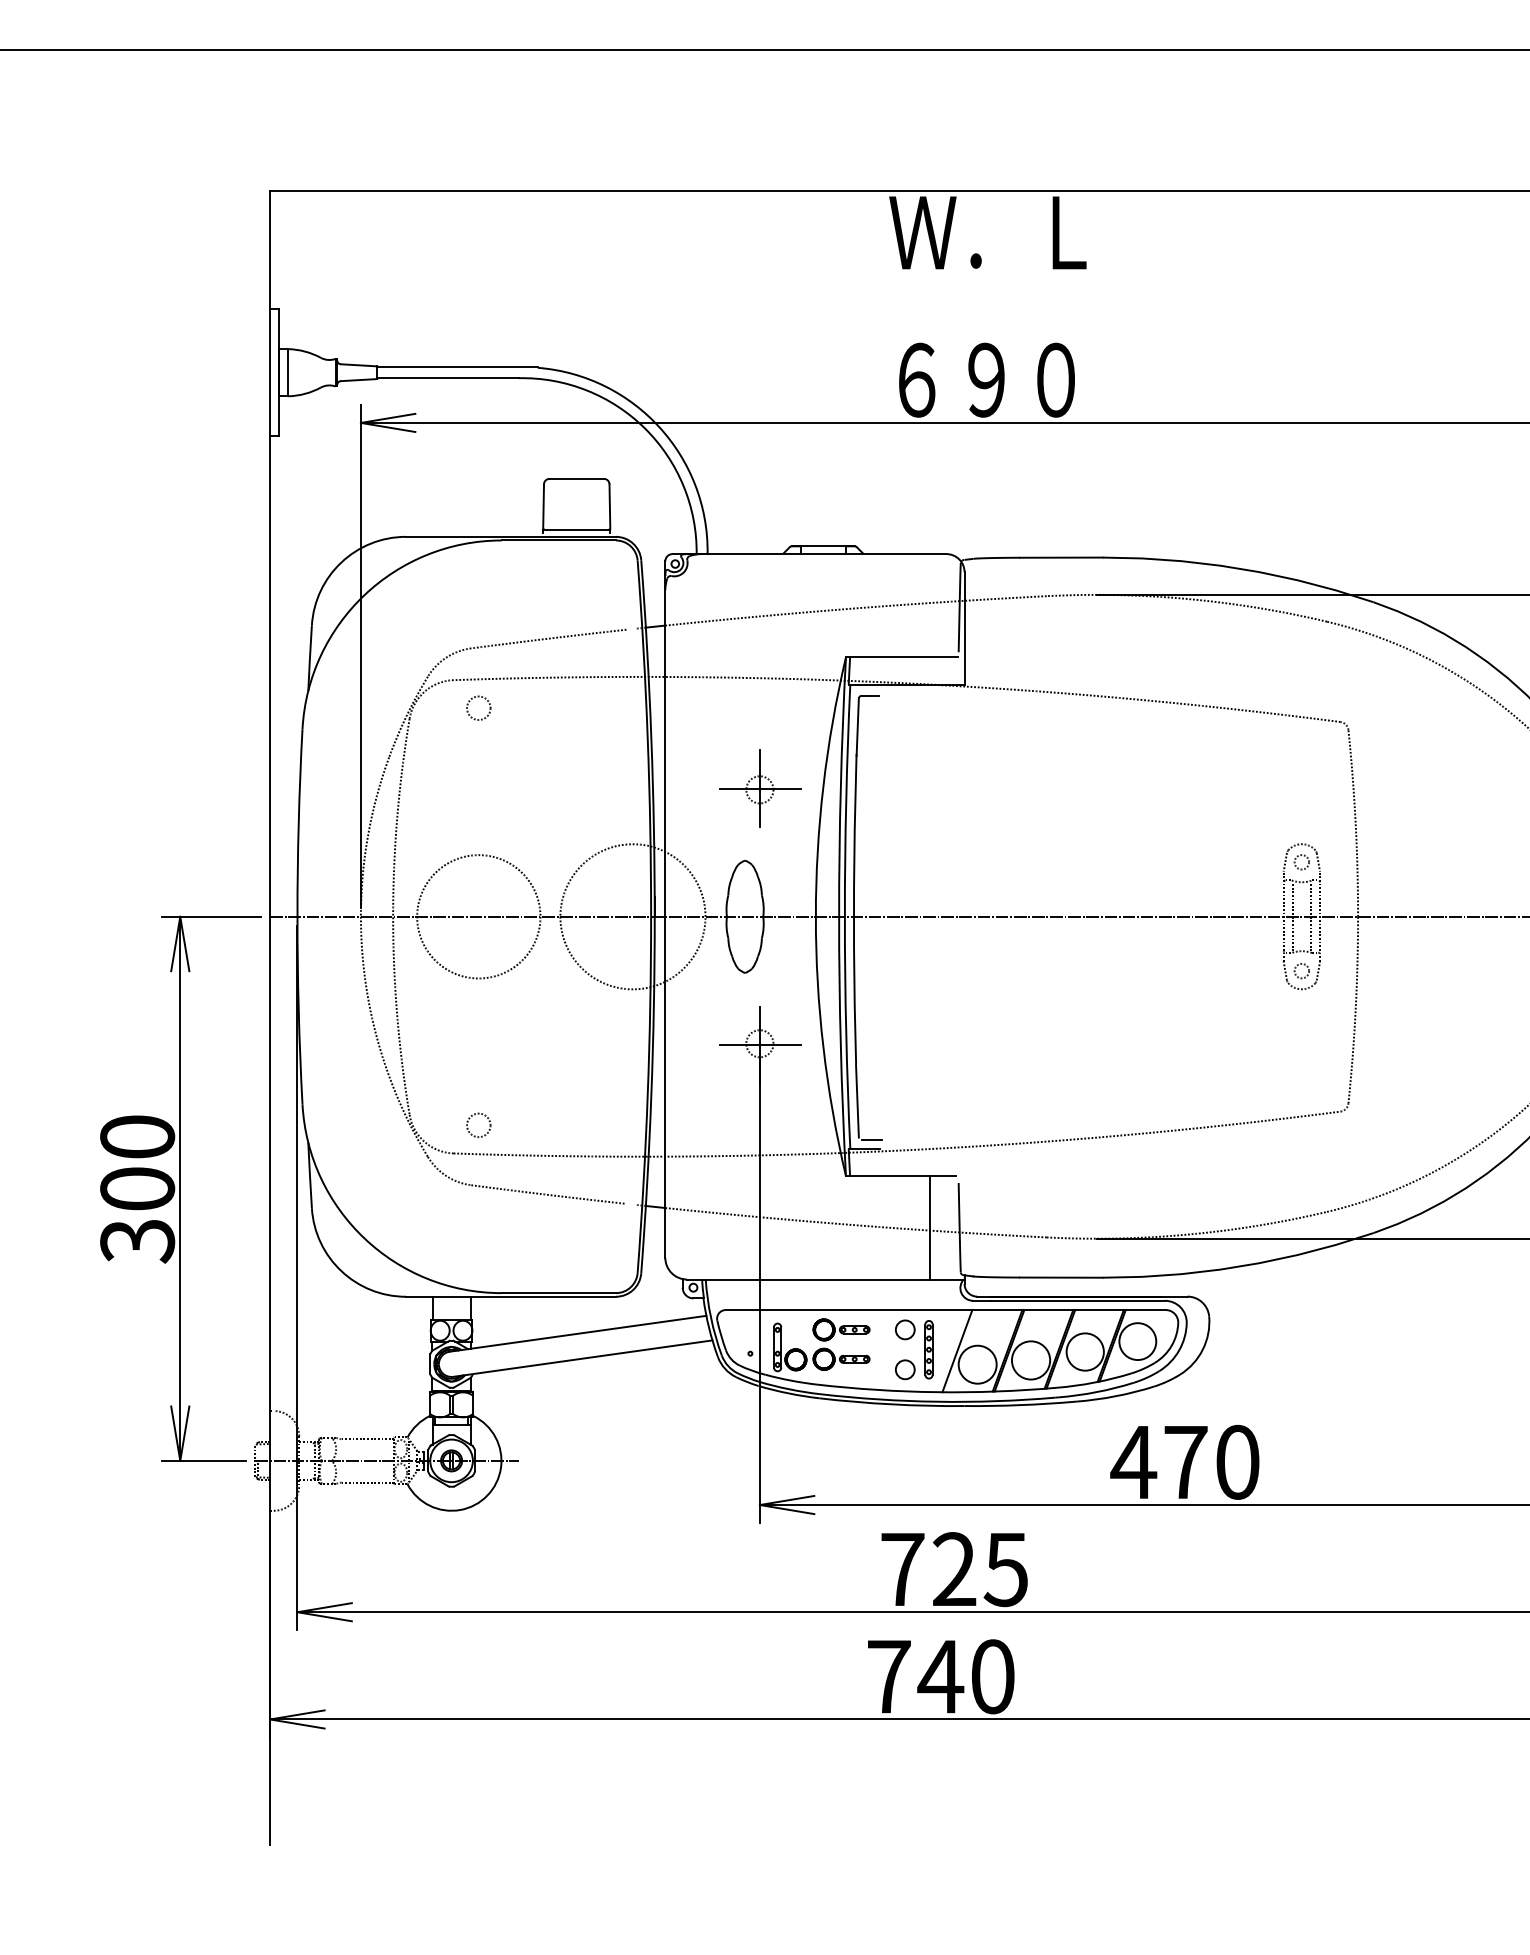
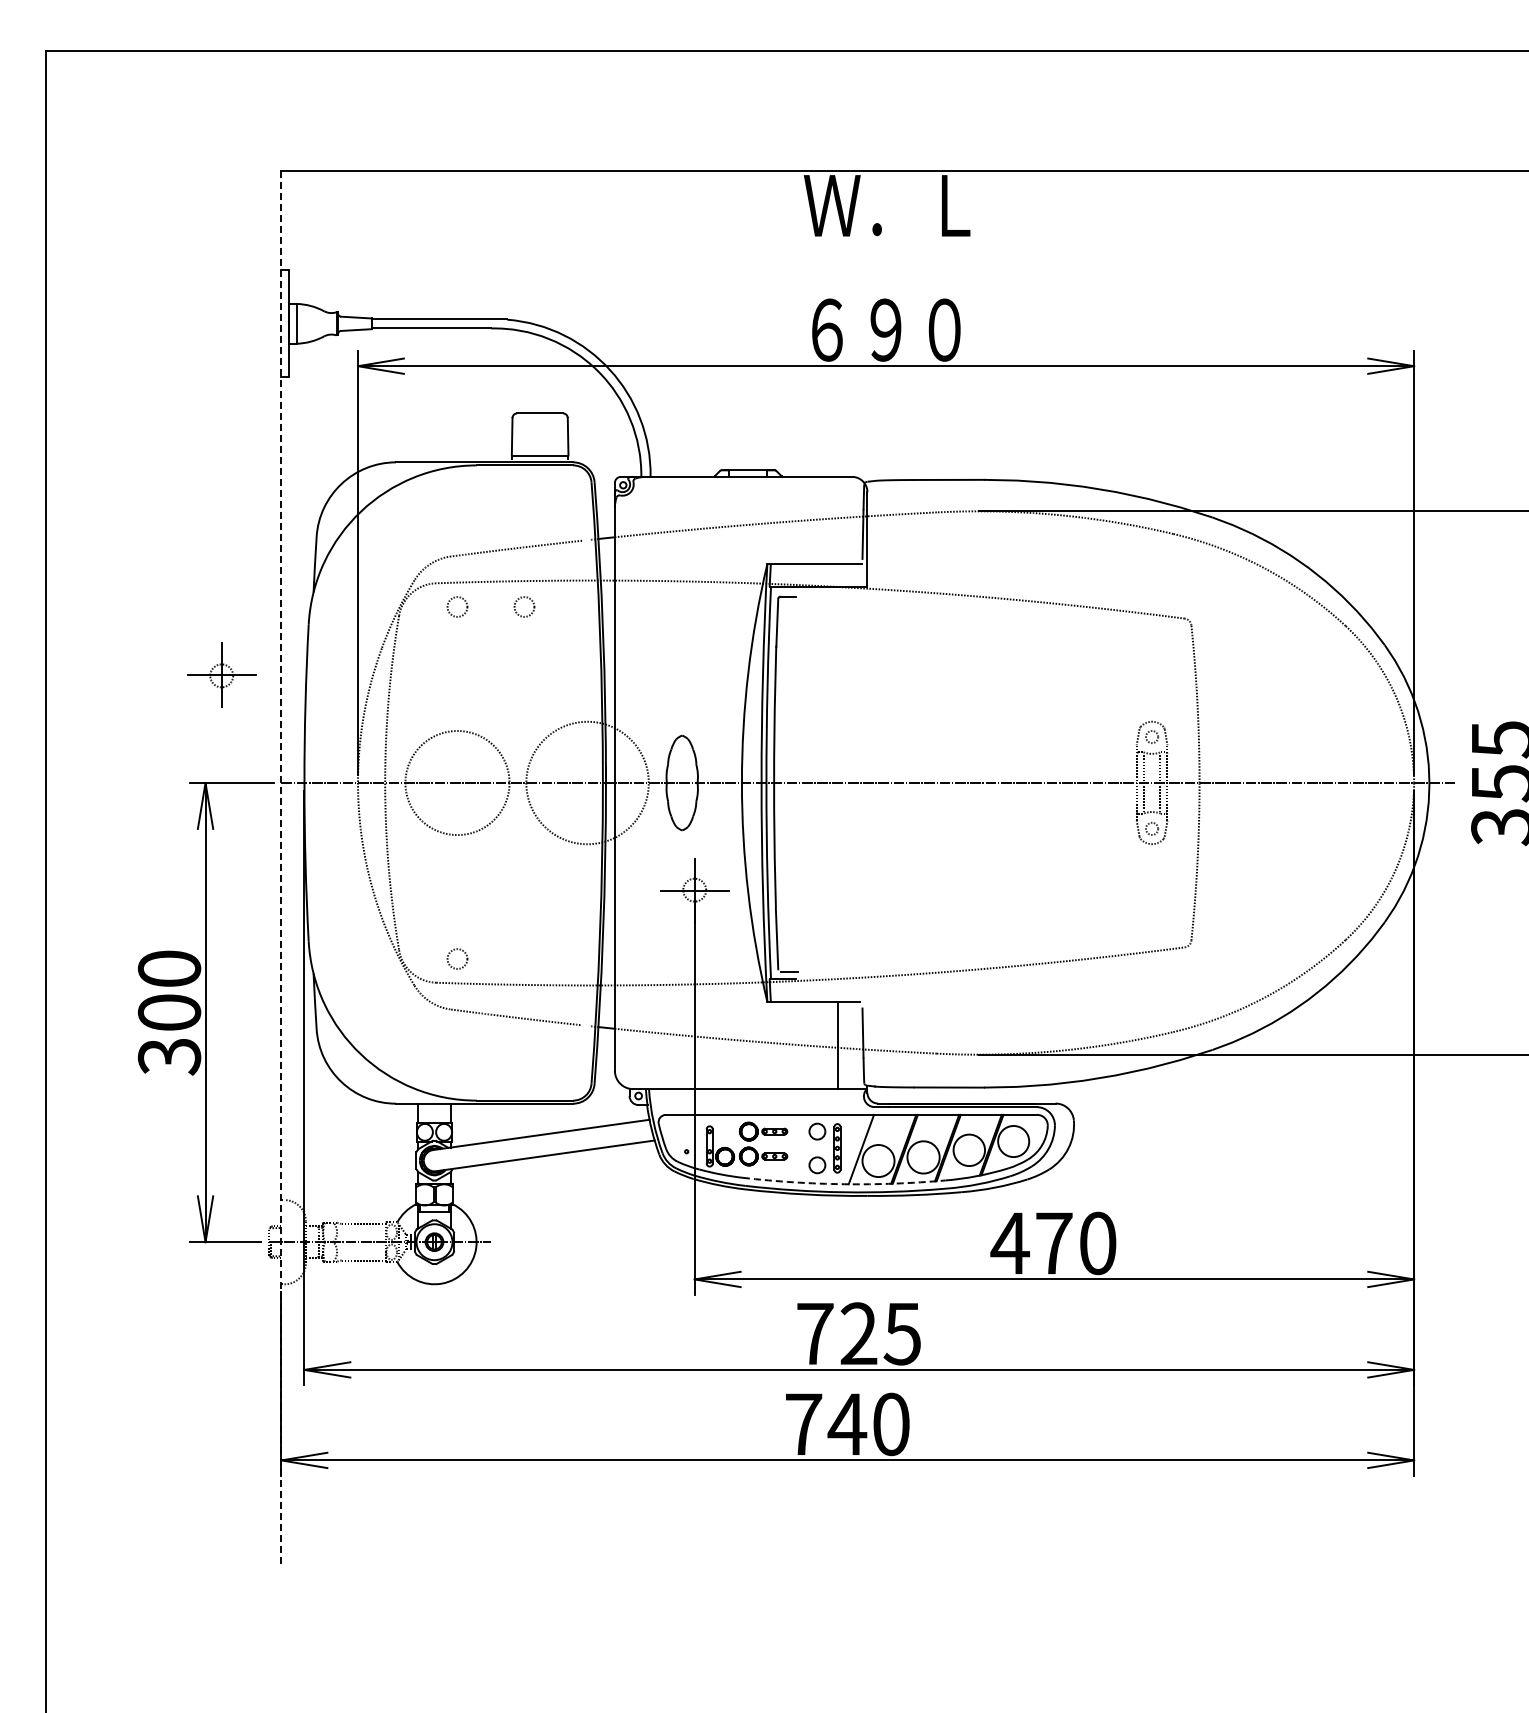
circle: (558, 707) -> (524, 606), added
part: (759, 788) -> (221, 674), moved
line: (270, 1018) -> (281, 868), solid -> dashed
arc: (937, 1392) -> (844, 1184), solid -> dashed

